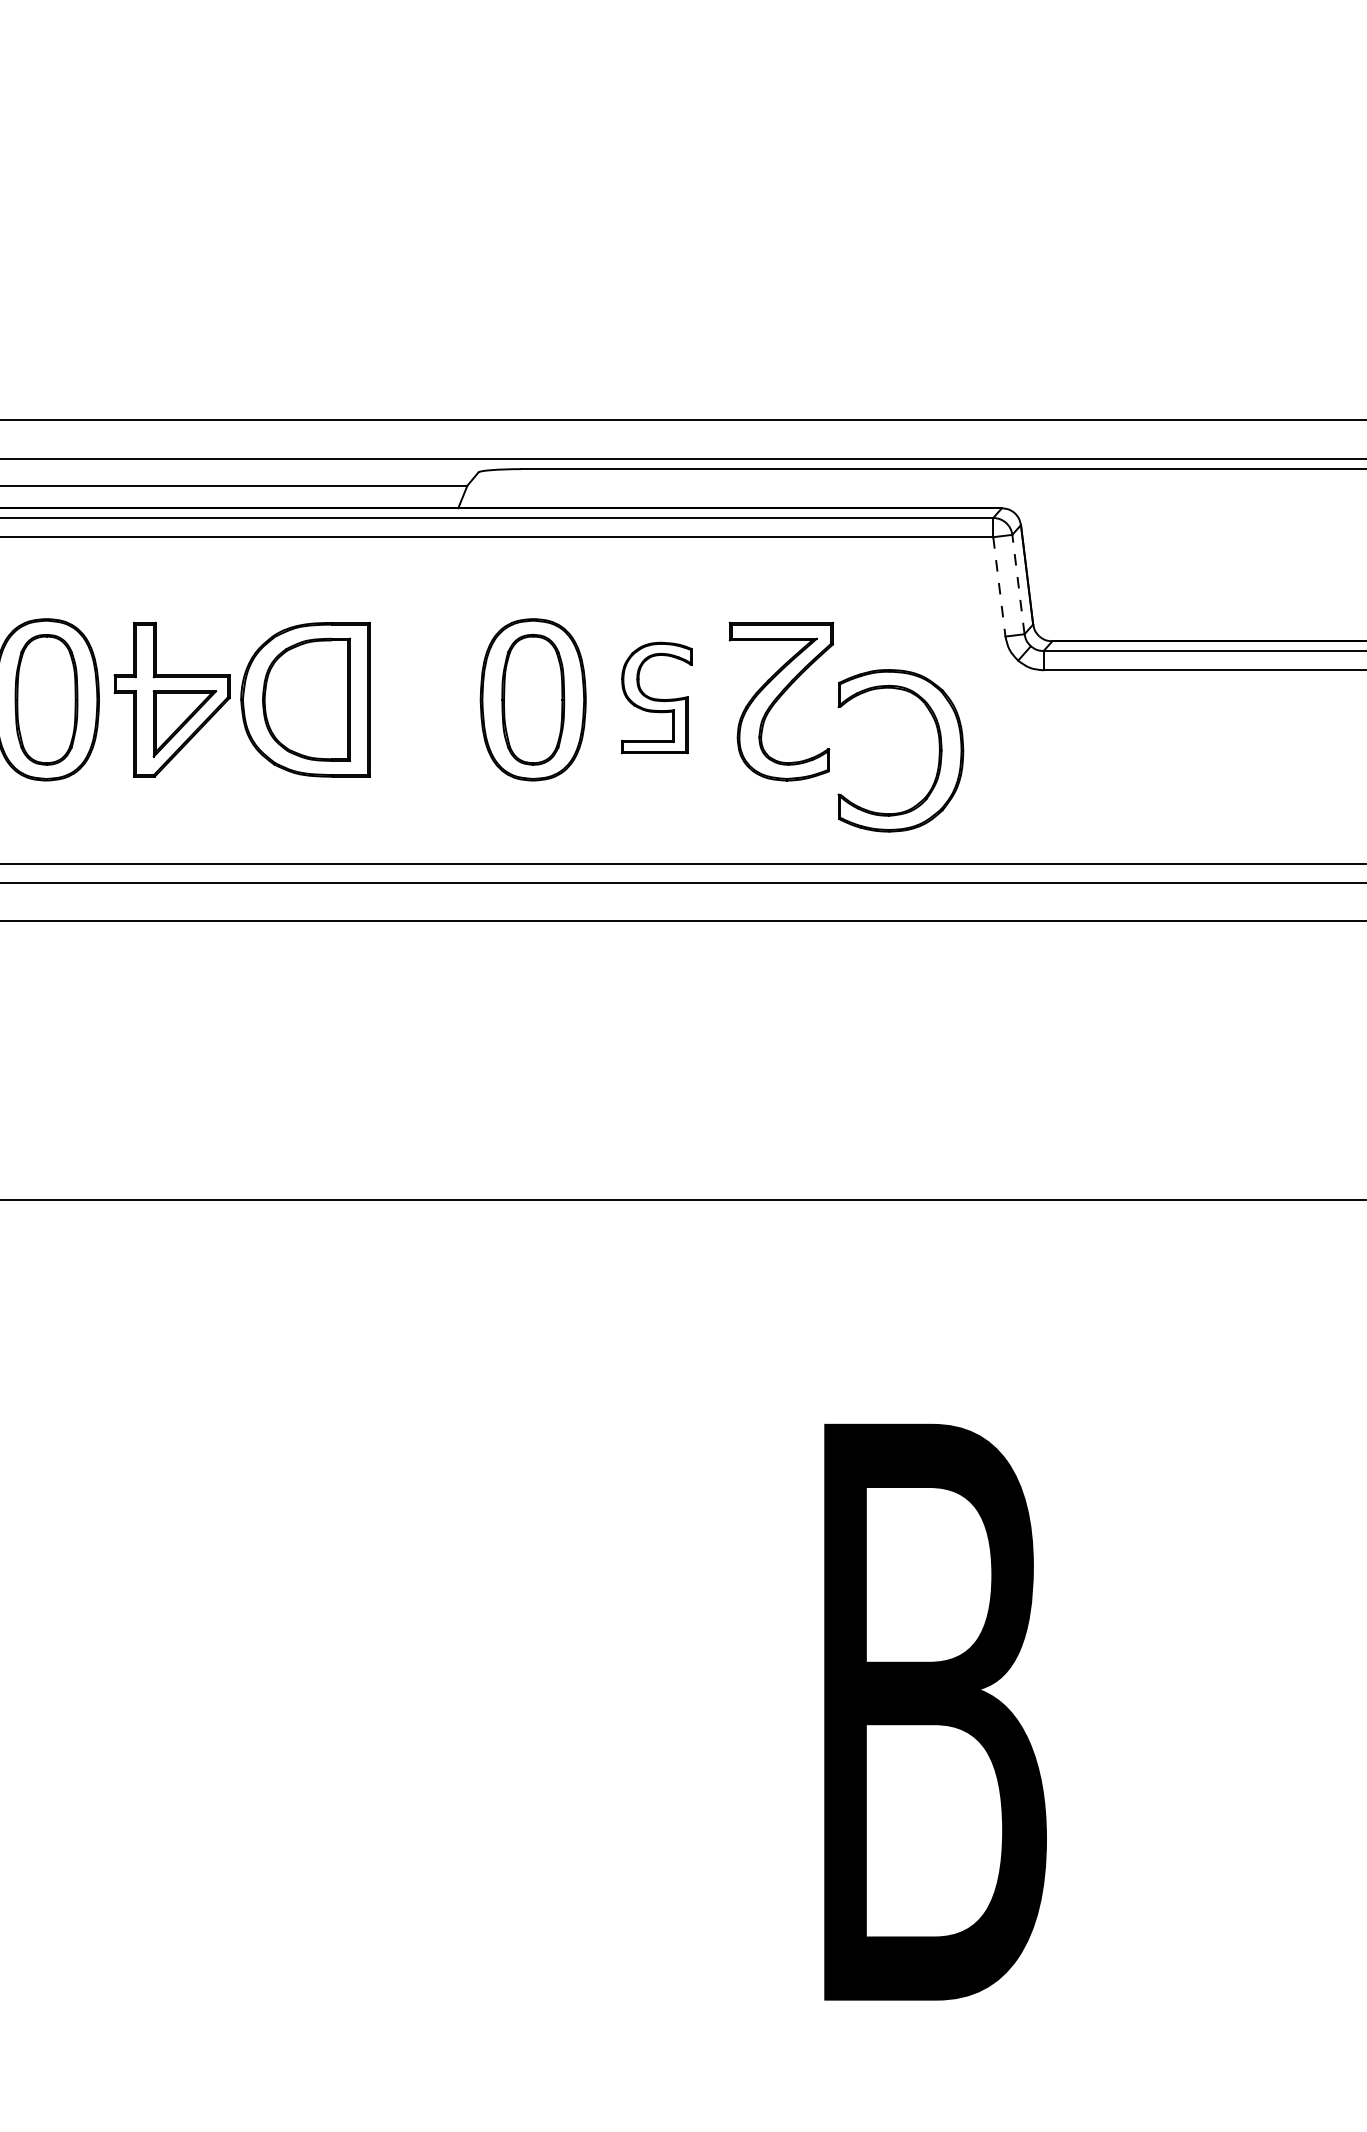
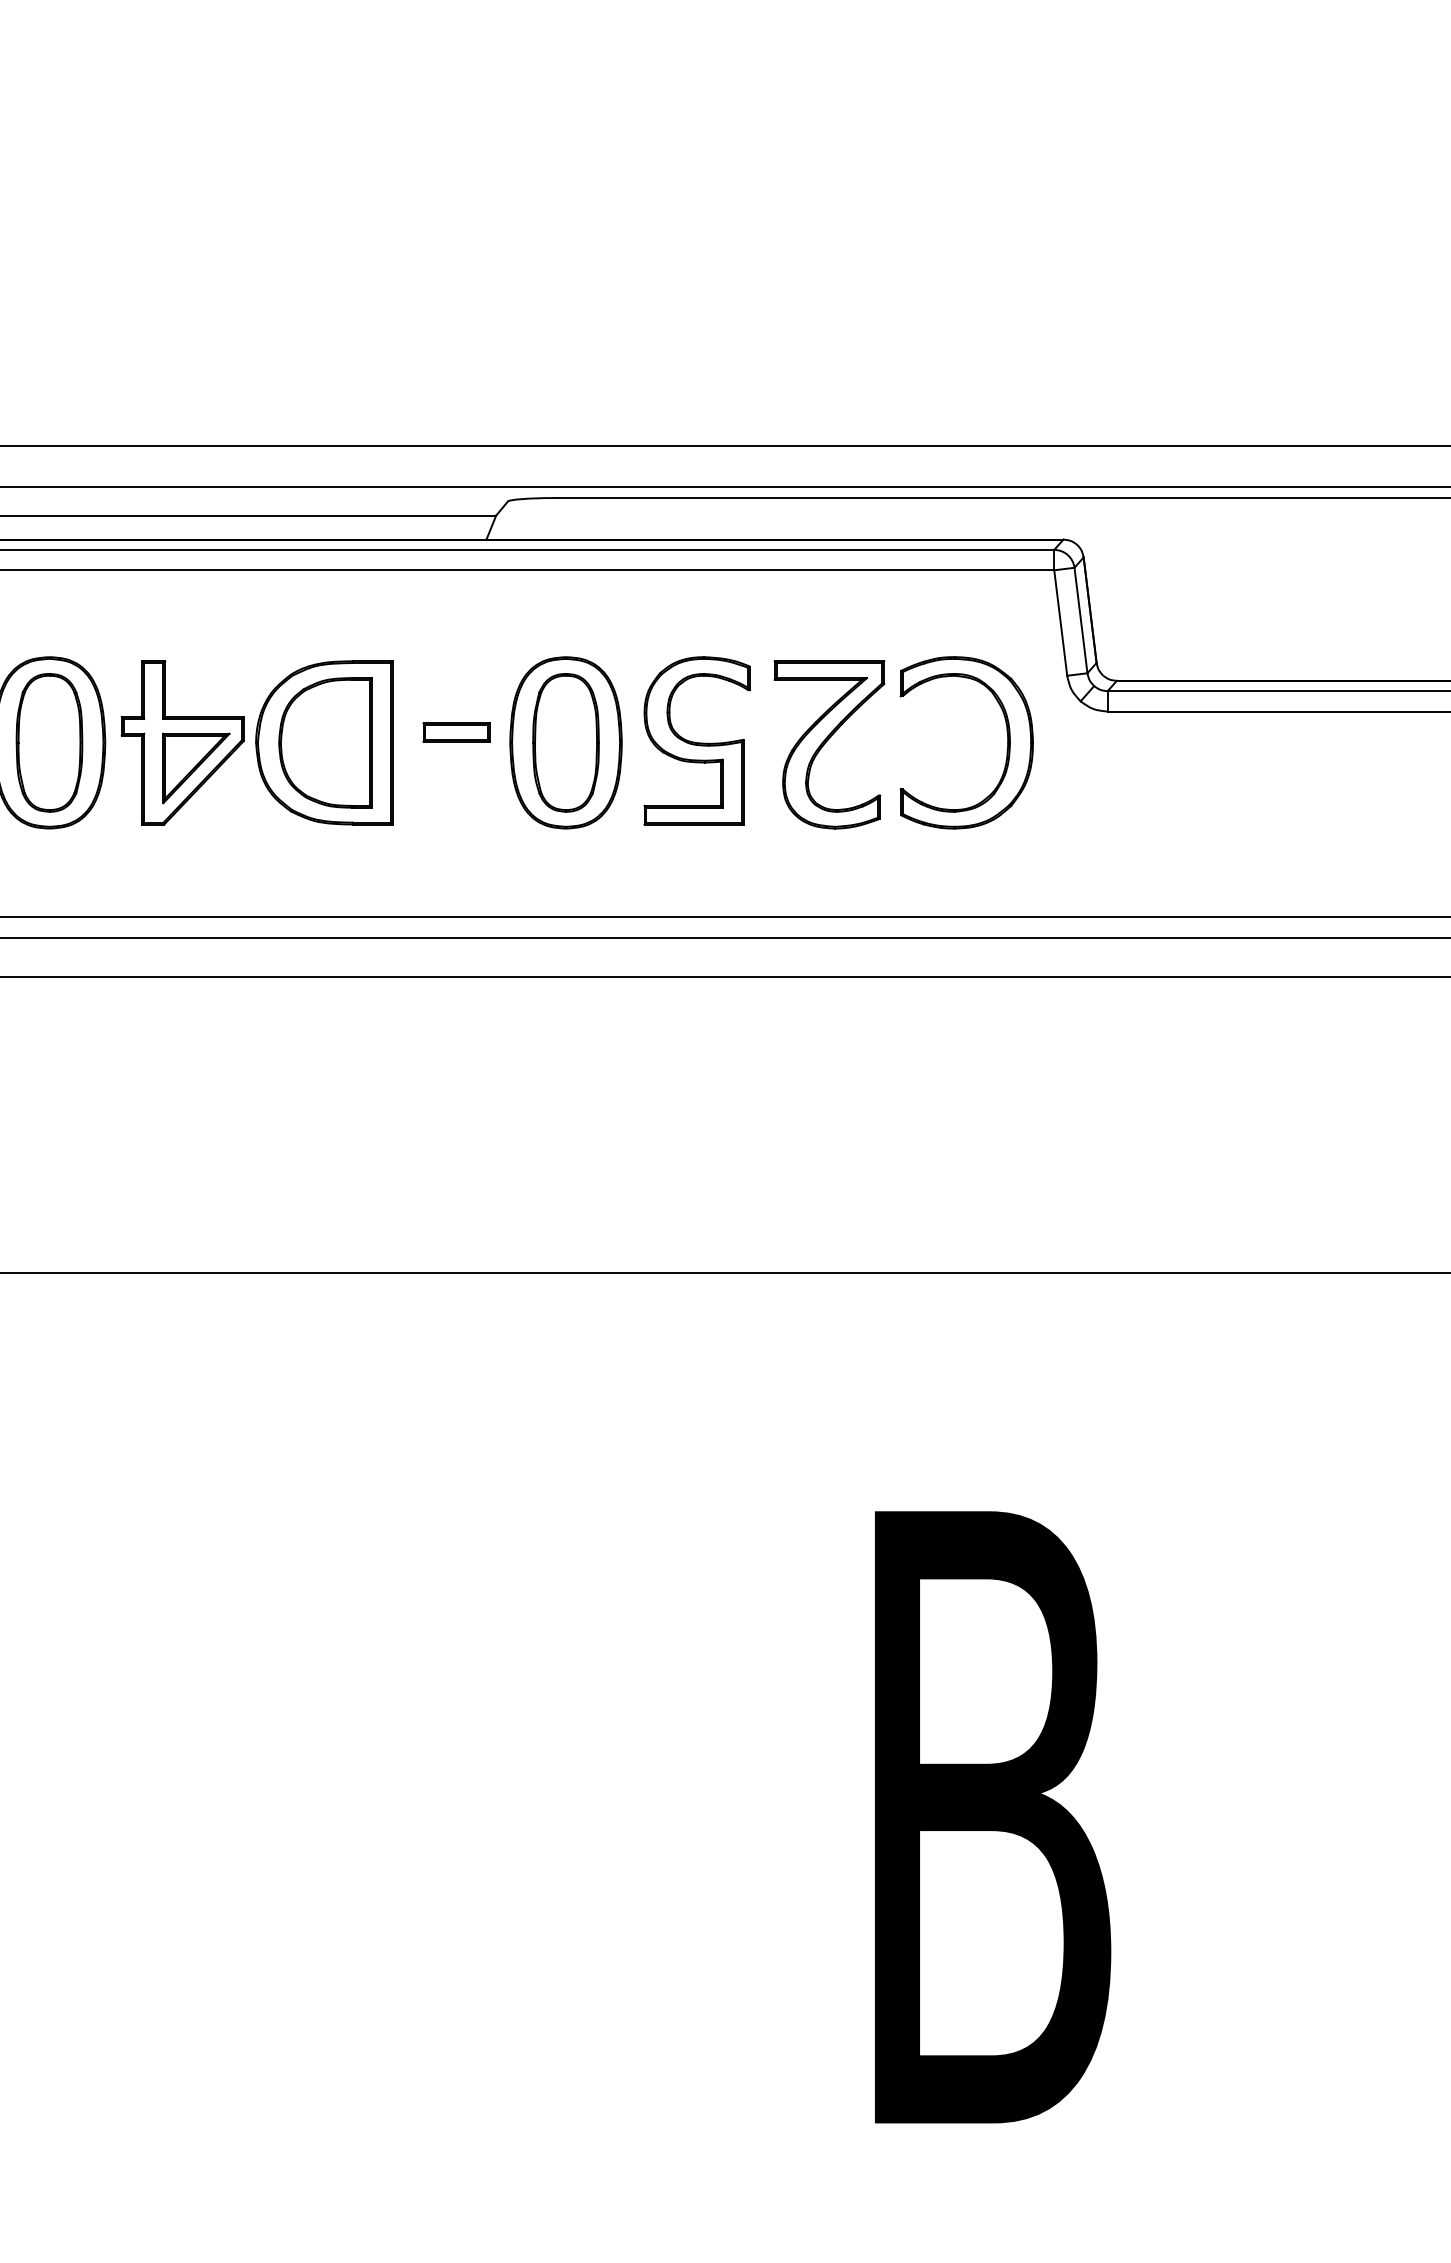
line: (1018, 584) -> (1081, 620), dashed -> solid
line: (999, 587) -> (1060, 623), dashed -> solid
part: (429, 689) -> (455, 731), added
part: (656, 697) -> (696, 740), size x1.43
part: (938, 752) -> (1006, 744), moved

